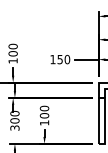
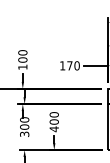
text: (59, 59) -> (69, 65), 150 -> 170
text: (43, 123) -> (53, 129), 100 -> 400

